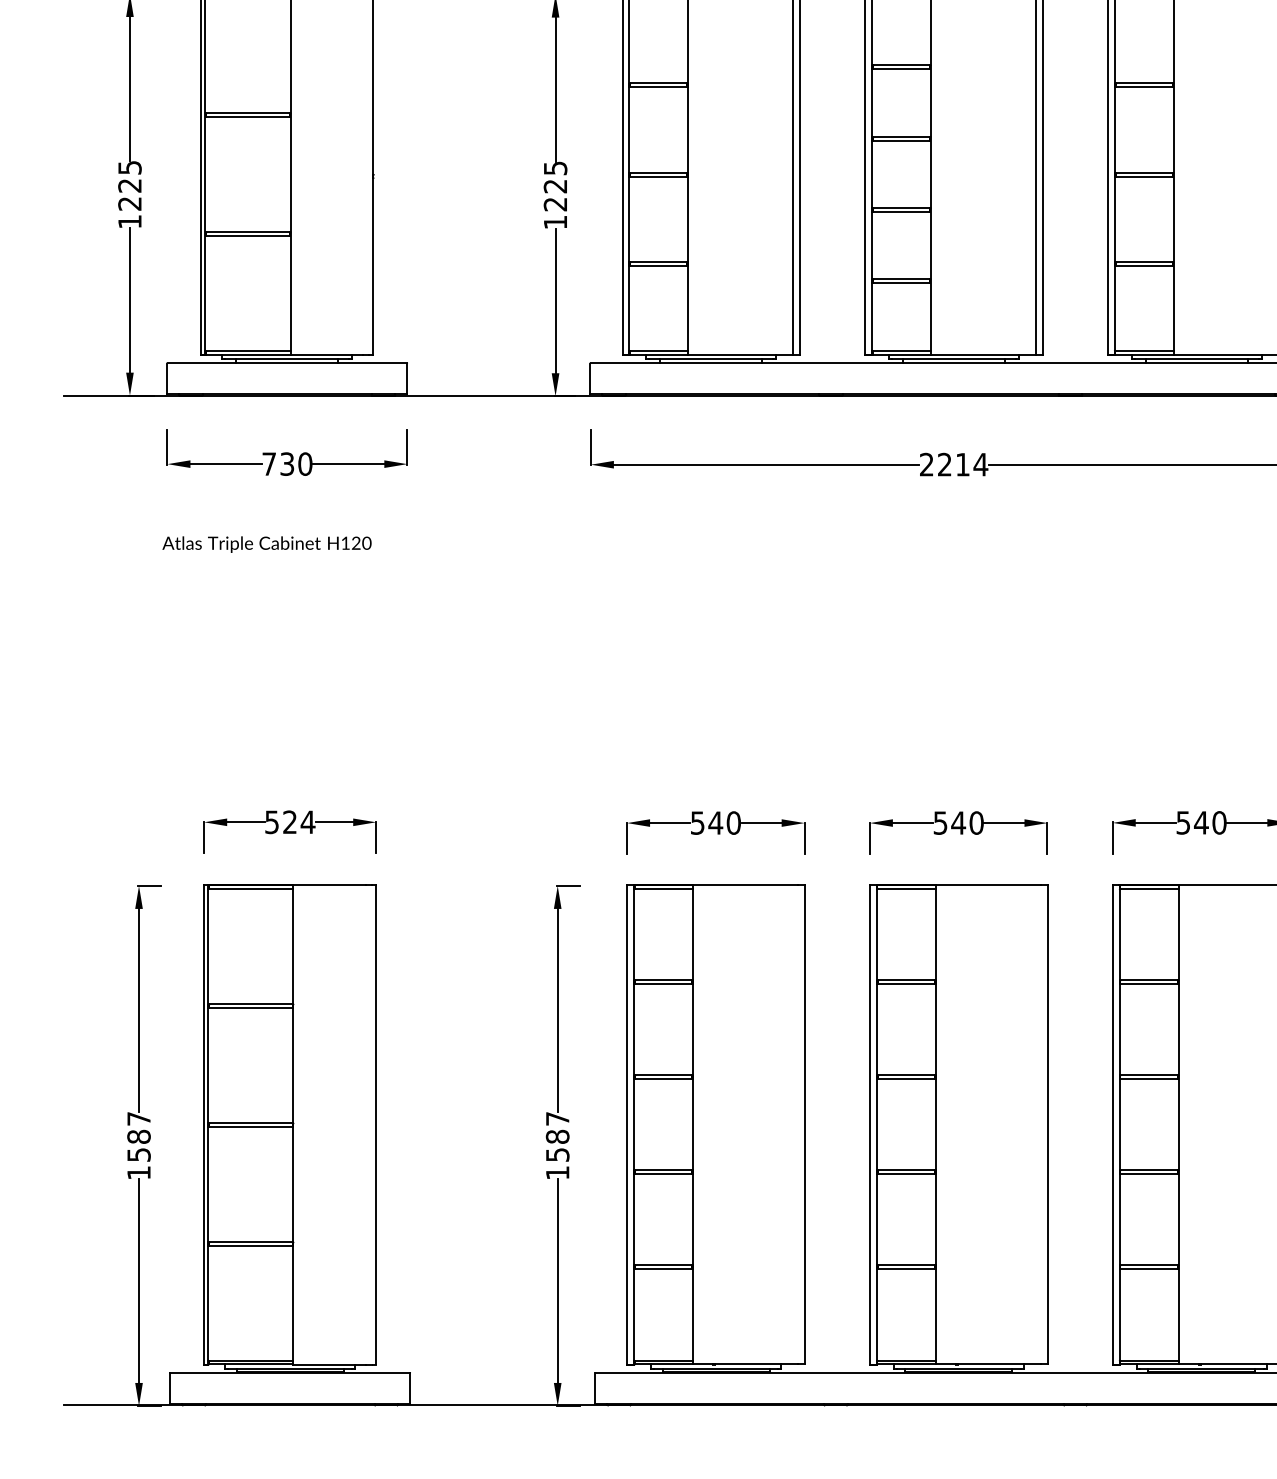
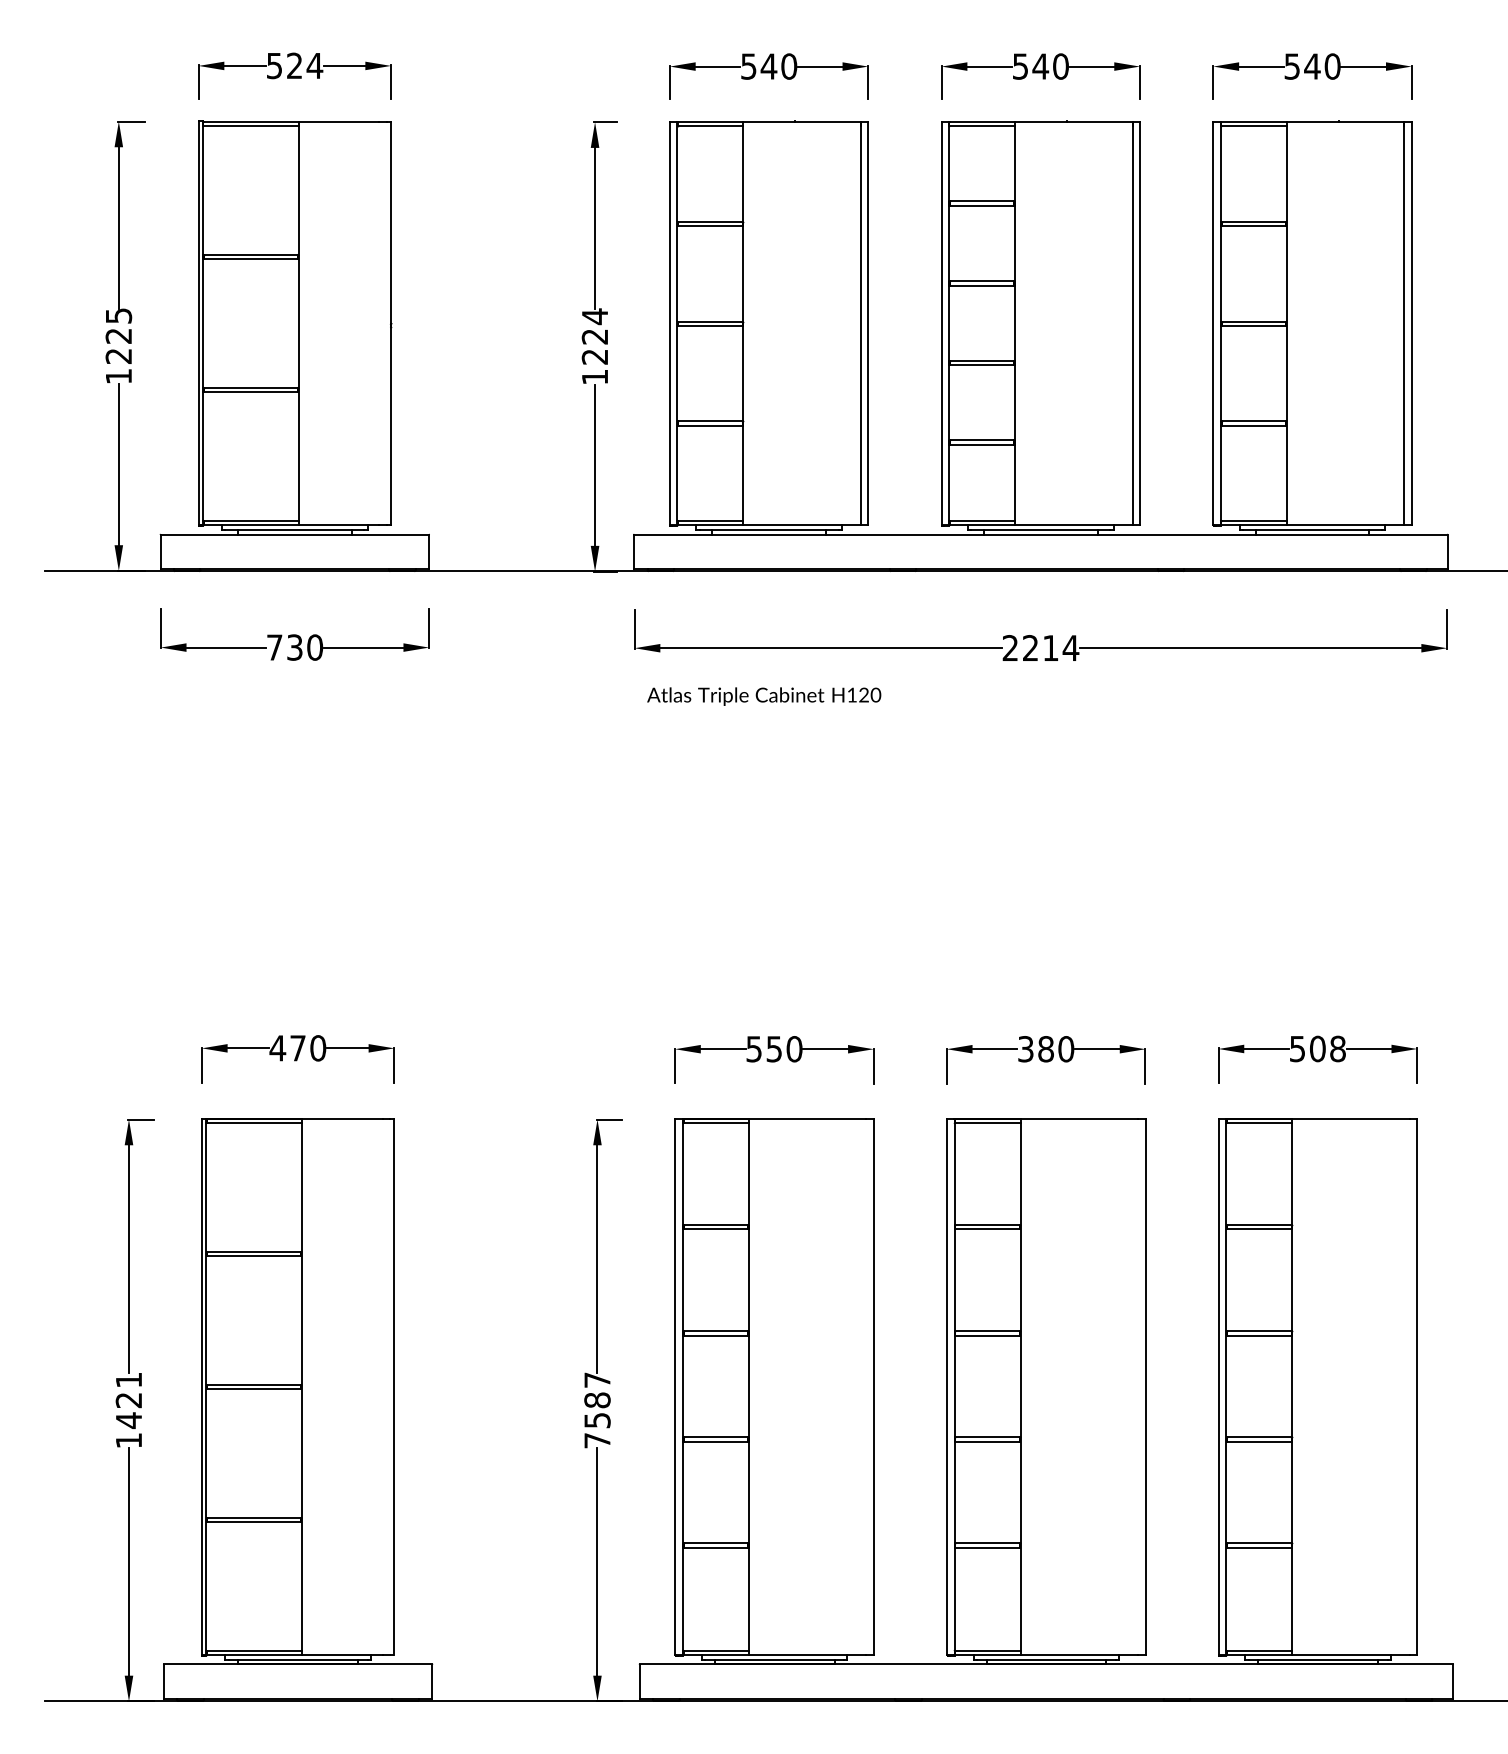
text: (555, 168) -> (595, 316), 1225 -> 1224
text: (267, 544) -> (764, 696), moved
text: (289, 822) -> (297, 1048), 524 -> 470
text: (1210, 822) -> (1327, 1048), 540 -> 508
text: (715, 823) -> (774, 1049), 540 -> 550
text: (950, 823) -> (1036, 1049), 540 -> 380
text: (138, 1137) -> (128, 1400), 1587 -> 1421
text: (557, 1172) -> (597, 1440), 1587 -> 7587

